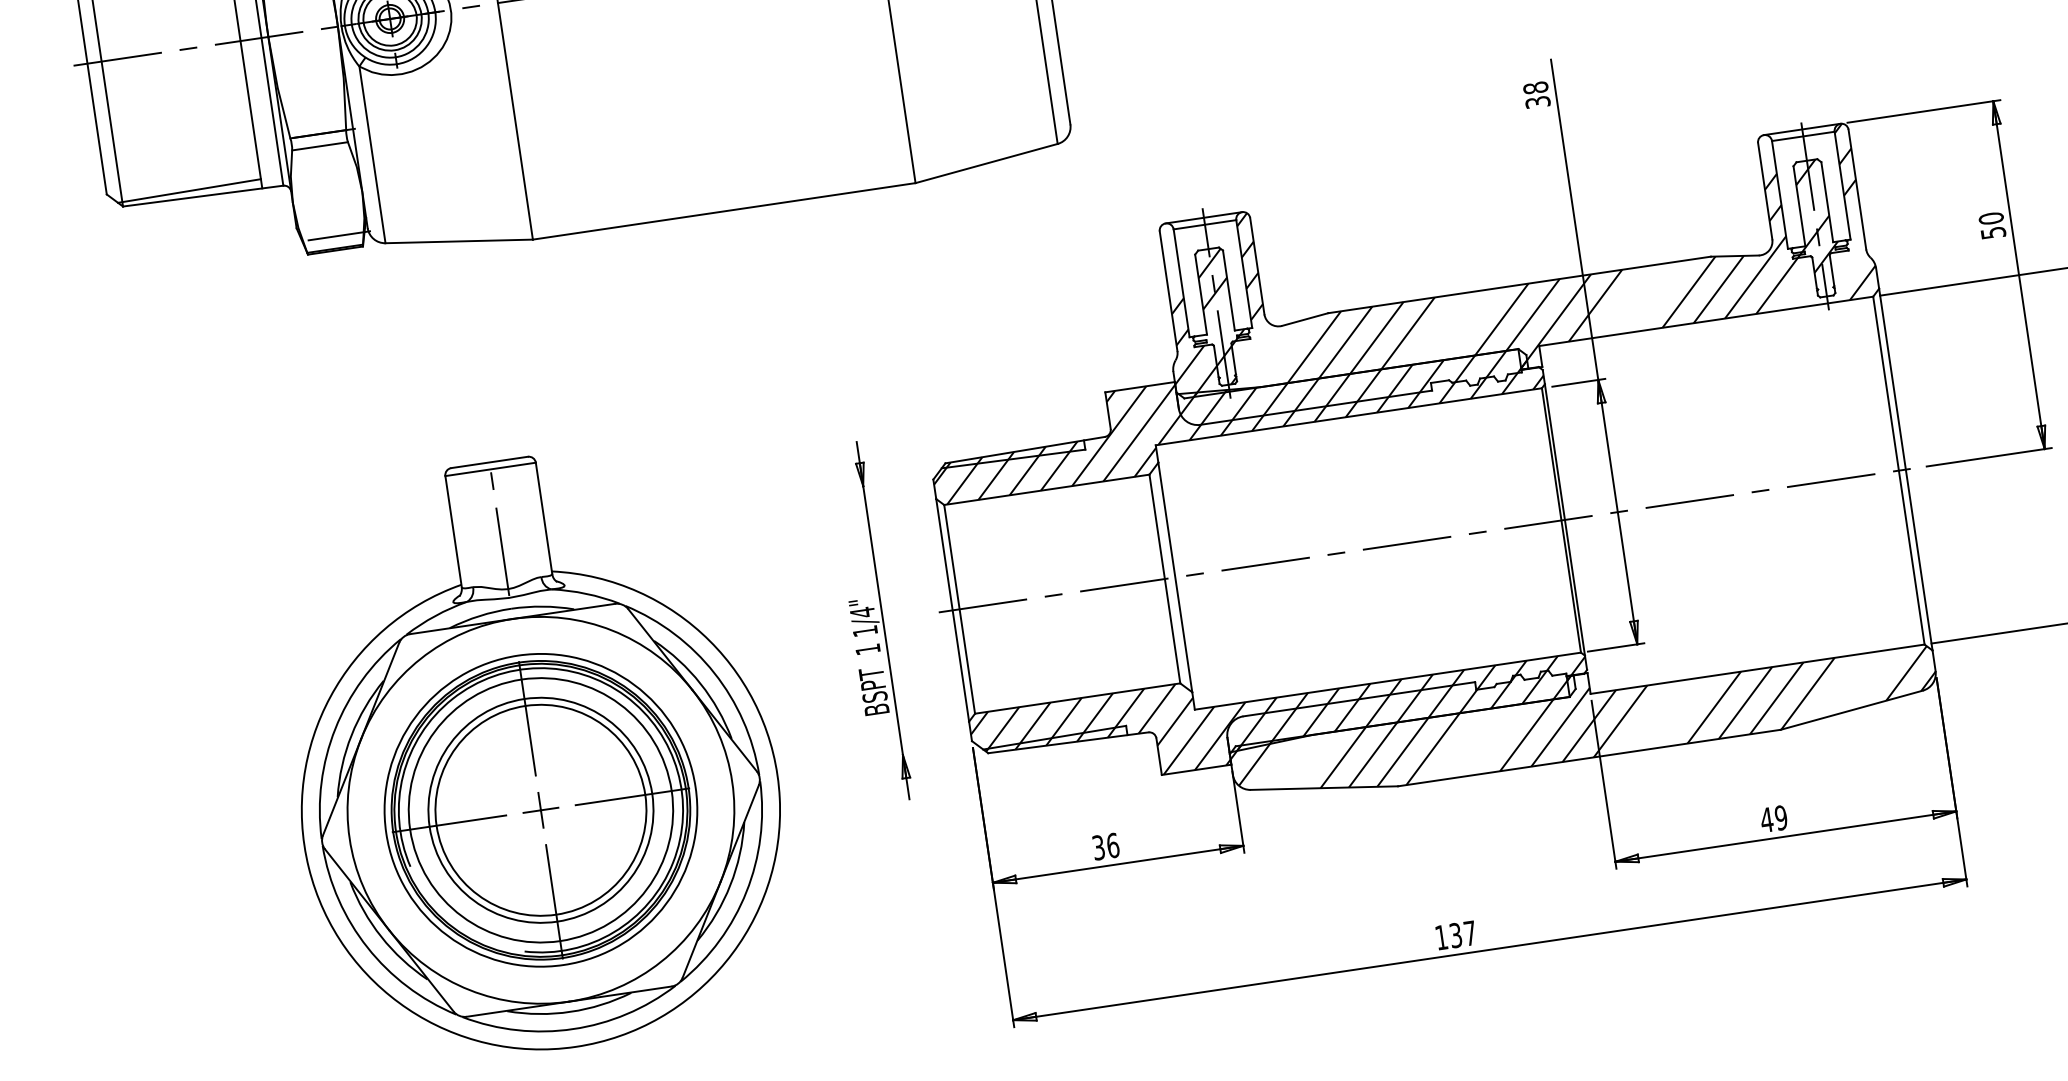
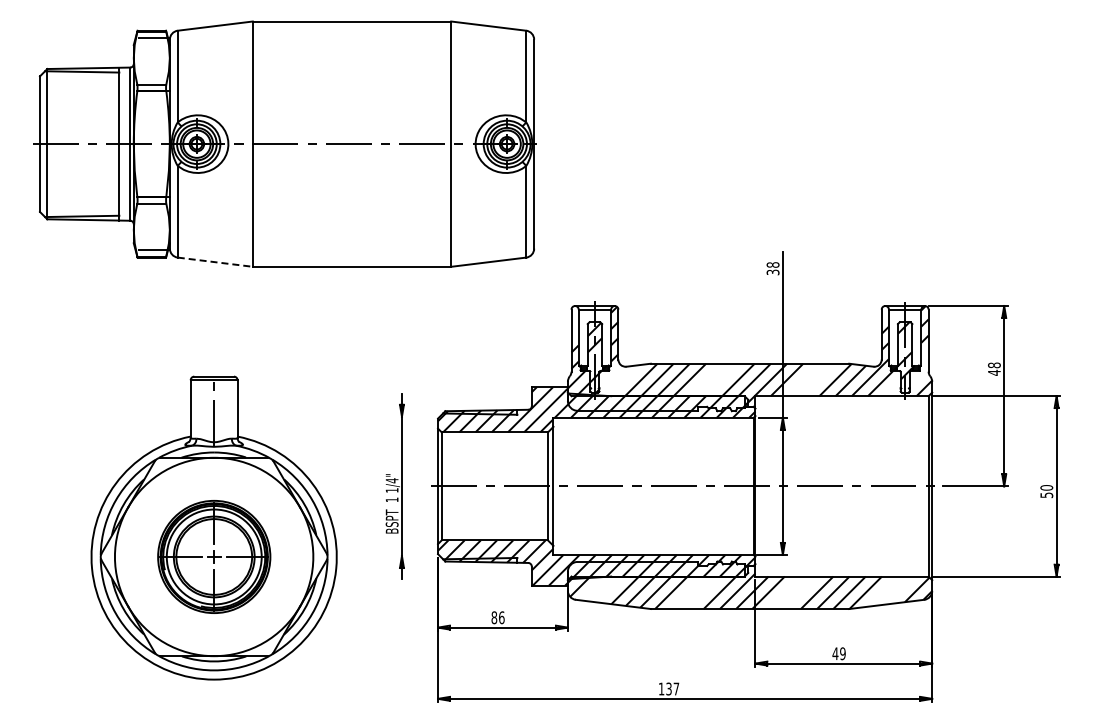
text: (1992, 224) -> (994, 368), 50 -> 48
line: (459, 241) -> (215, 262), solid -> dashed
part: (541, 809) -> (214, 556), size x0.7
text: (1098, 847) -> (494, 617), 36 -> 86

